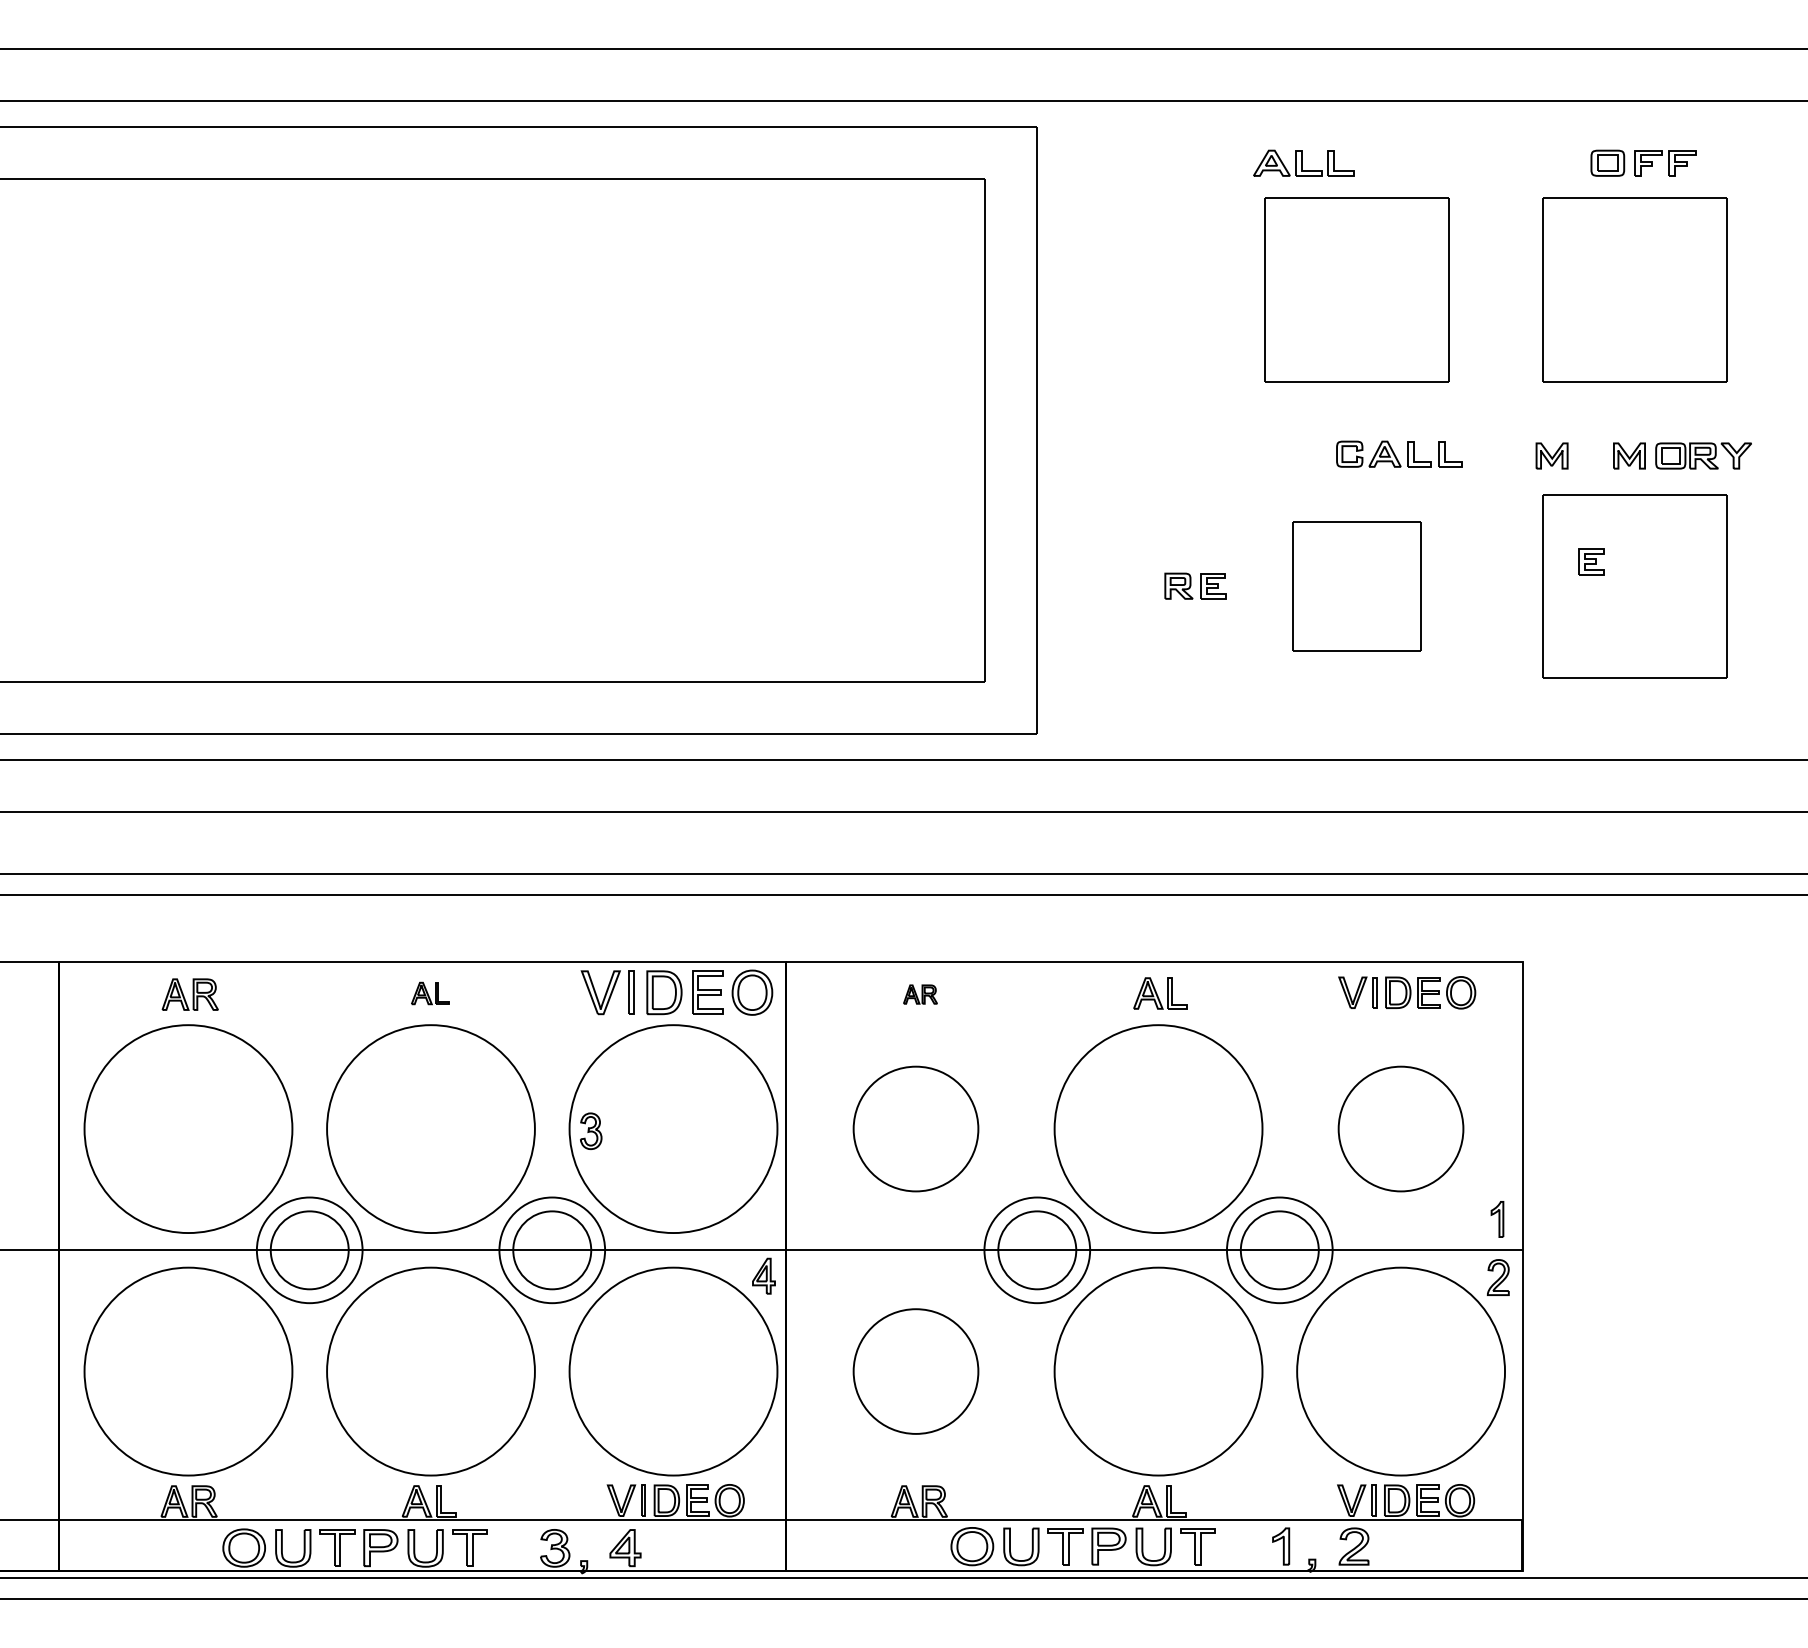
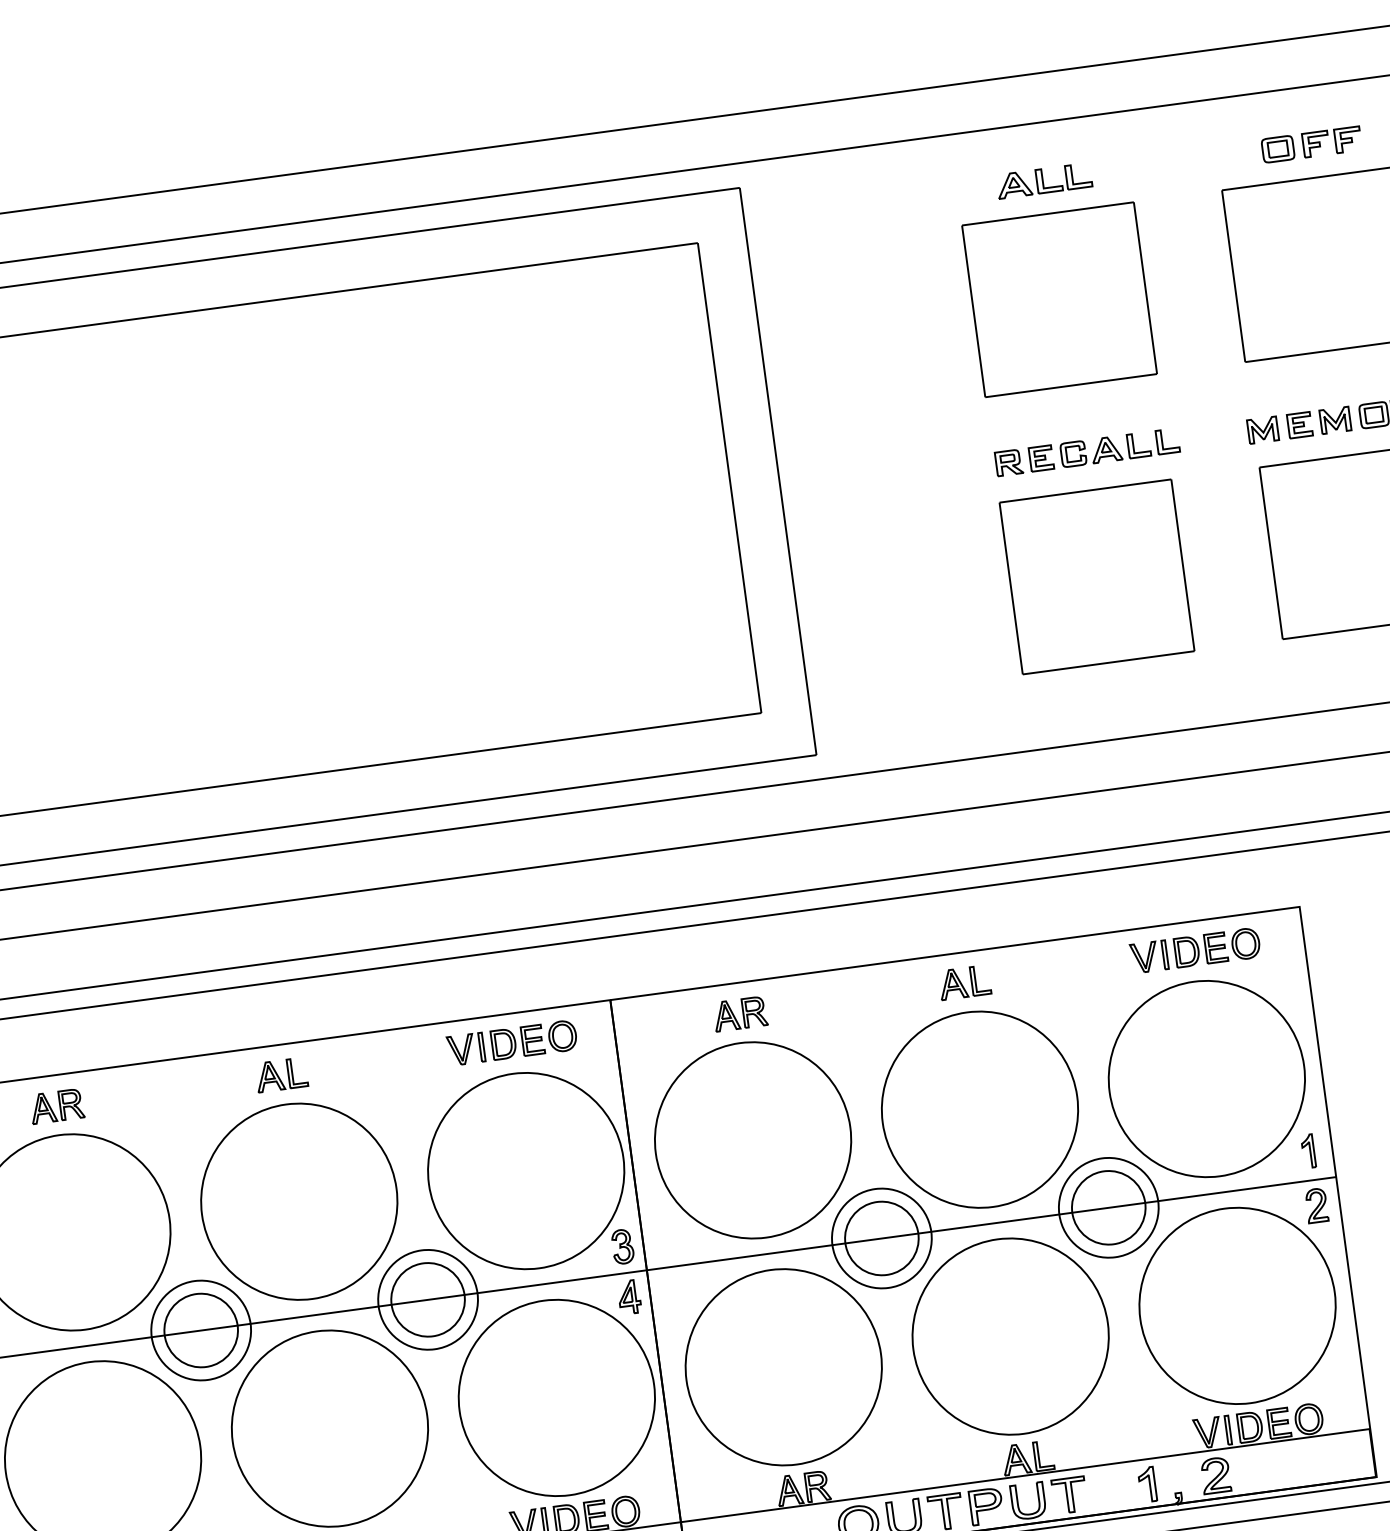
part: (1303, 162) -> (1043, 180), moved
part: (1591, 561) -> (1299, 424), moved
part: (1195, 585) -> (1024, 460), moved
part: (1356, 586) -> (1096, 577), size x1.43
part: (676, 992) -> (511, 1042), size x0.71
part: (430, 993) -> (281, 1074), size x1.43
part: (920, 994) -> (740, 1013), size x1.67
part: (915, 1128) -> (752, 1139), size x1.67
part: (1400, 1128) -> (1206, 1078), size x1.67
part: (591, 1130) -> (623, 1246), moved
part: (915, 1371) -> (783, 1367), size x1.67

